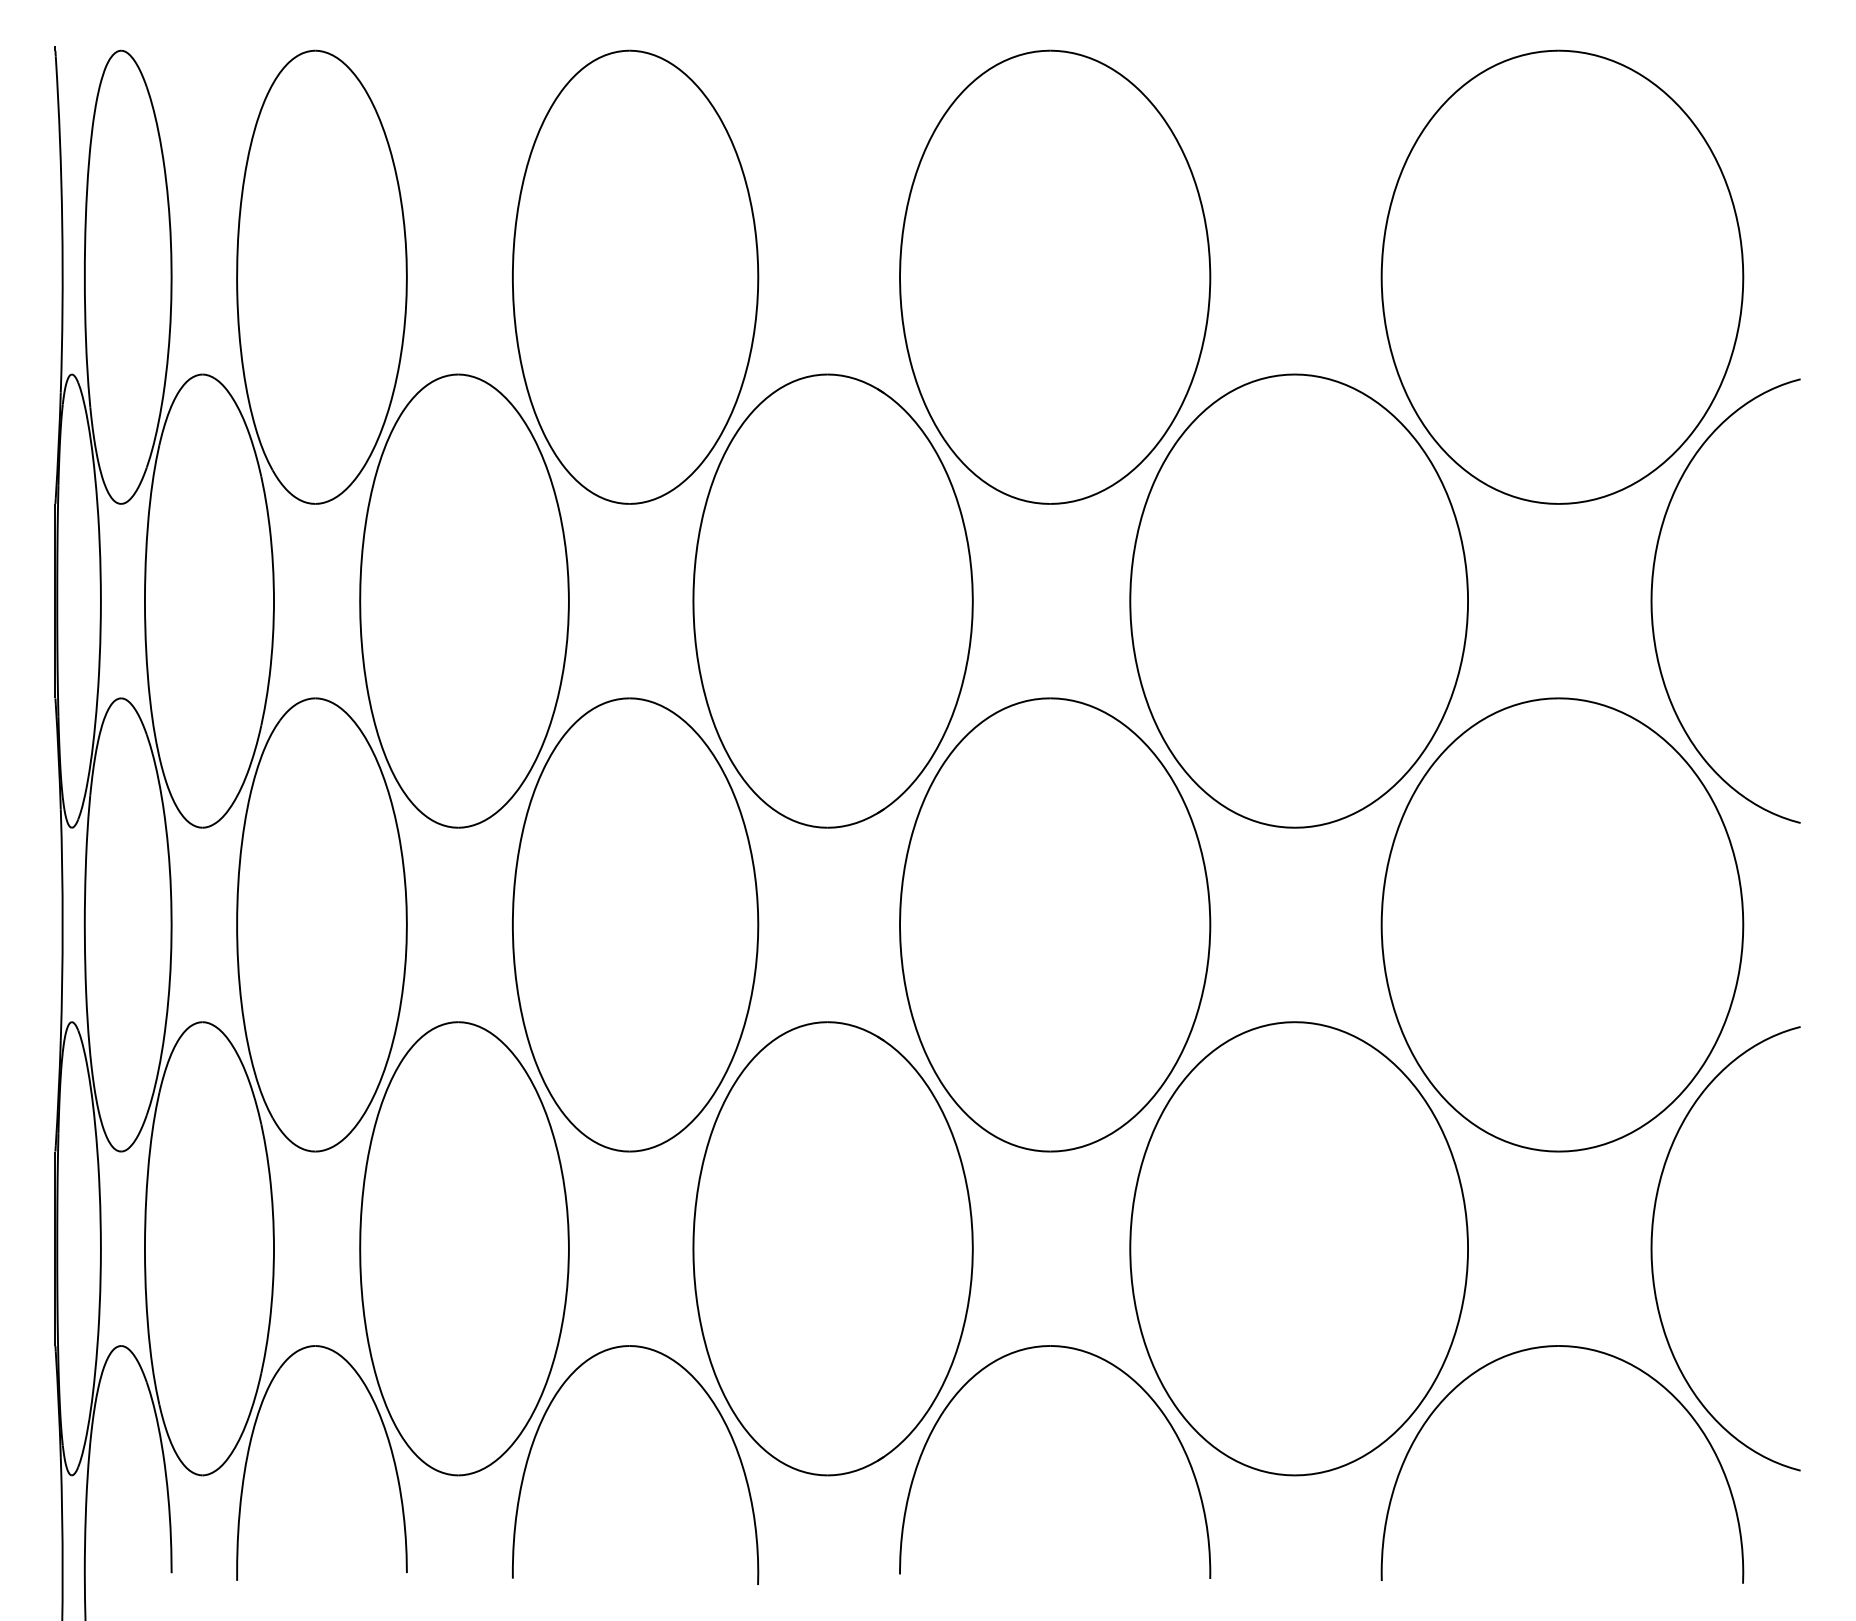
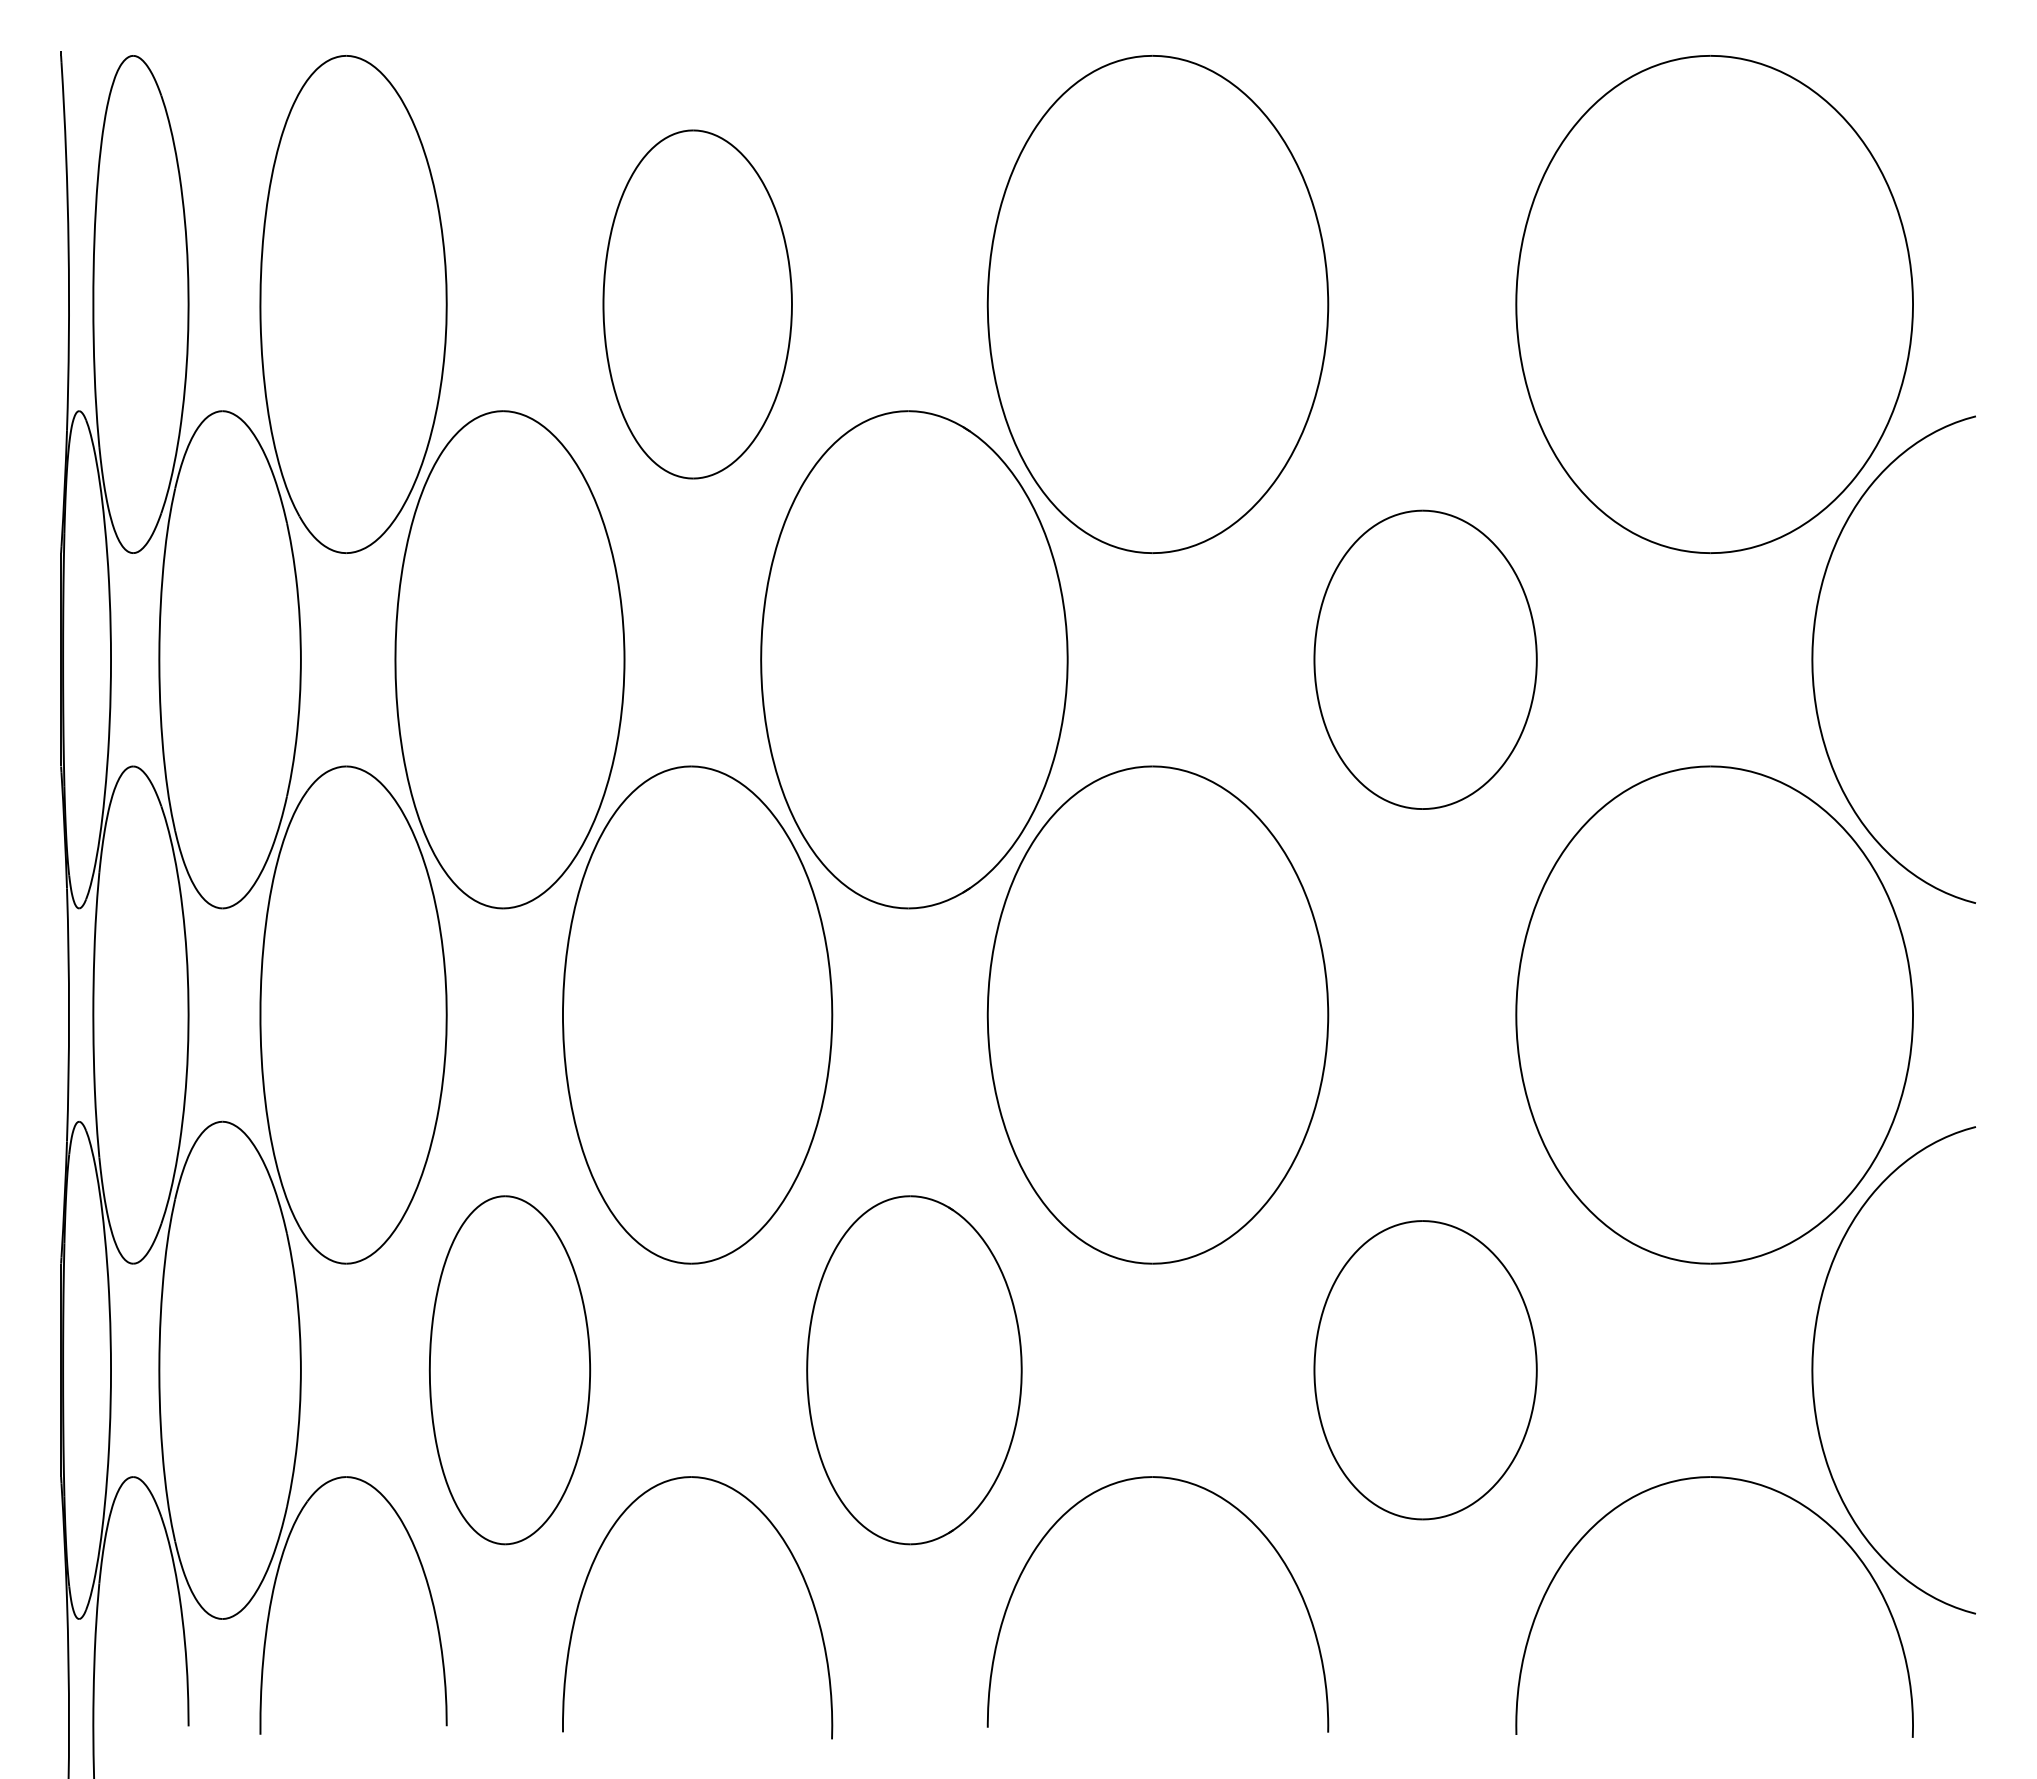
part: (635, 277) -> (697, 304), size x0.7
part: (1298, 600) -> (1425, 659), size x0.6
part: (464, 1247) -> (509, 1369), size x0.7
part: (833, 1247) -> (914, 1369), size x0.7
part: (1298, 1247) -> (1425, 1369), size x0.6

